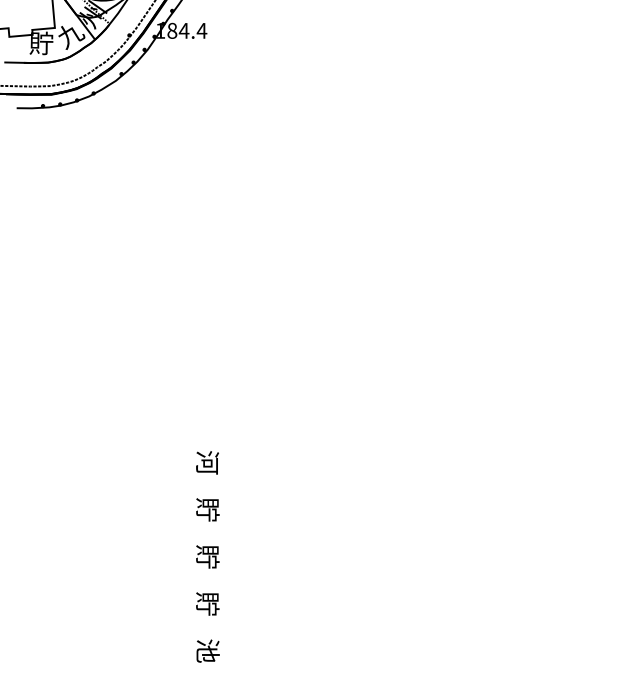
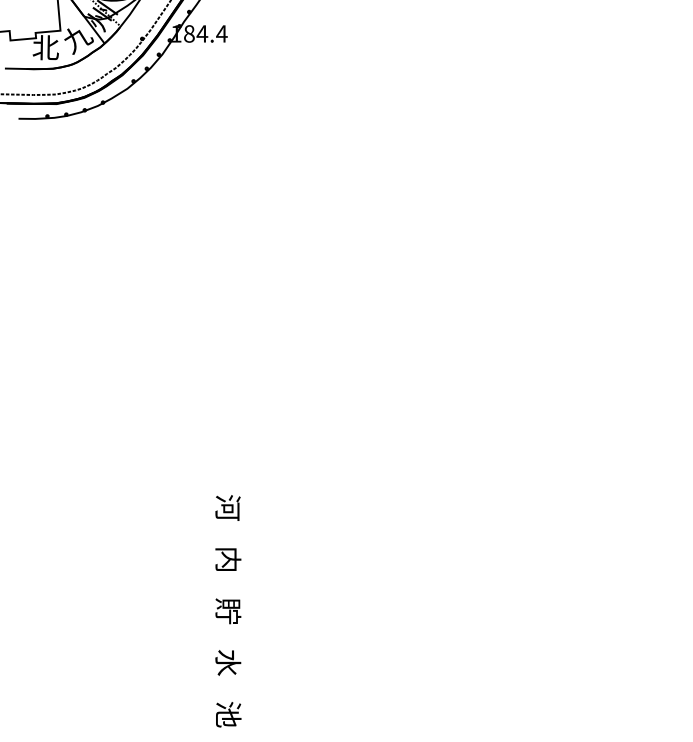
text: (41, 43) -> (45, 47), 貯 -> 北
text: (207, 509) -> (227, 559), 貯 -> 内
text: (207, 603) -> (227, 662), 貯 -> 水

